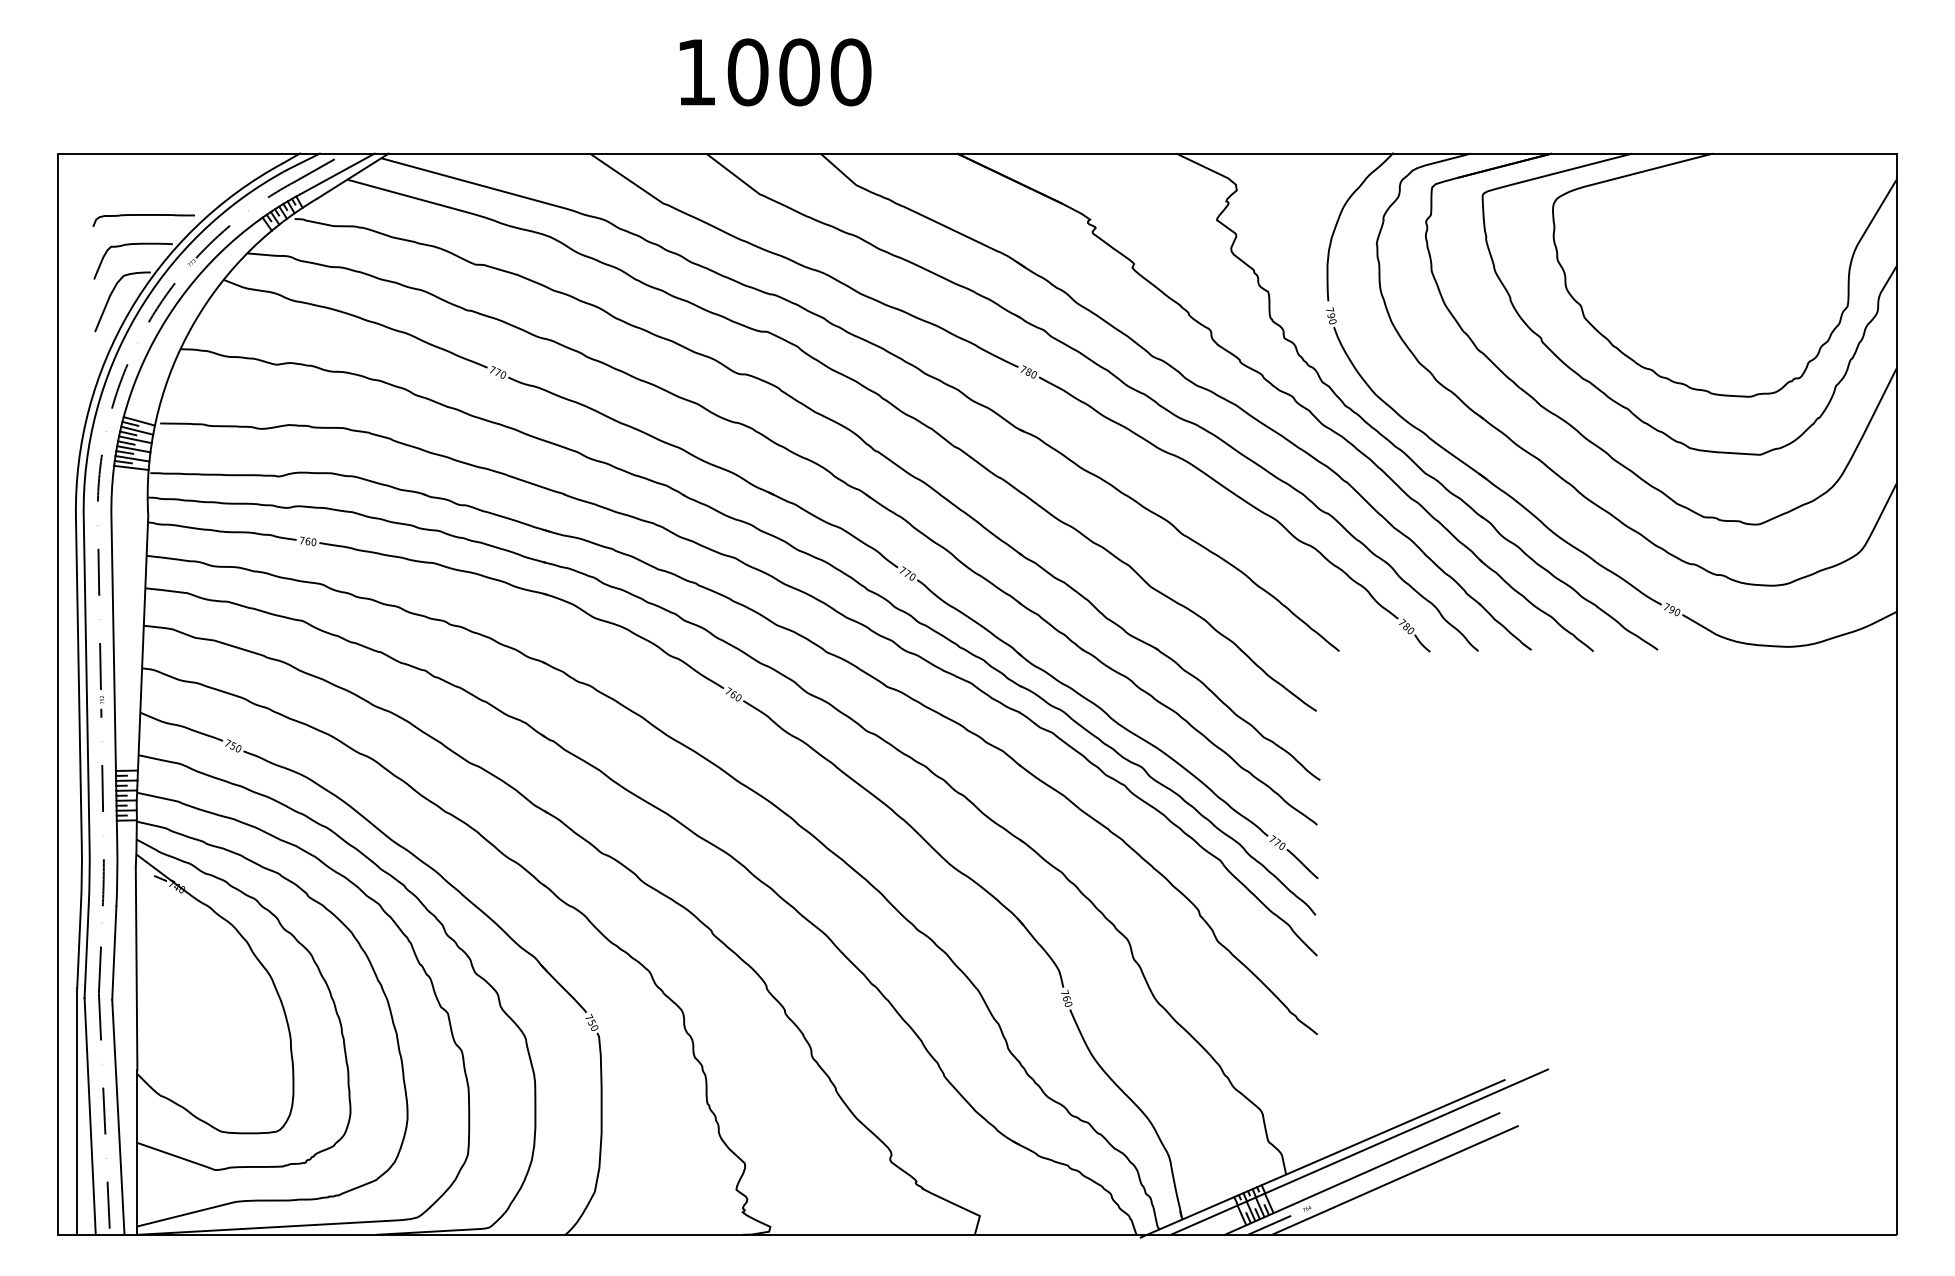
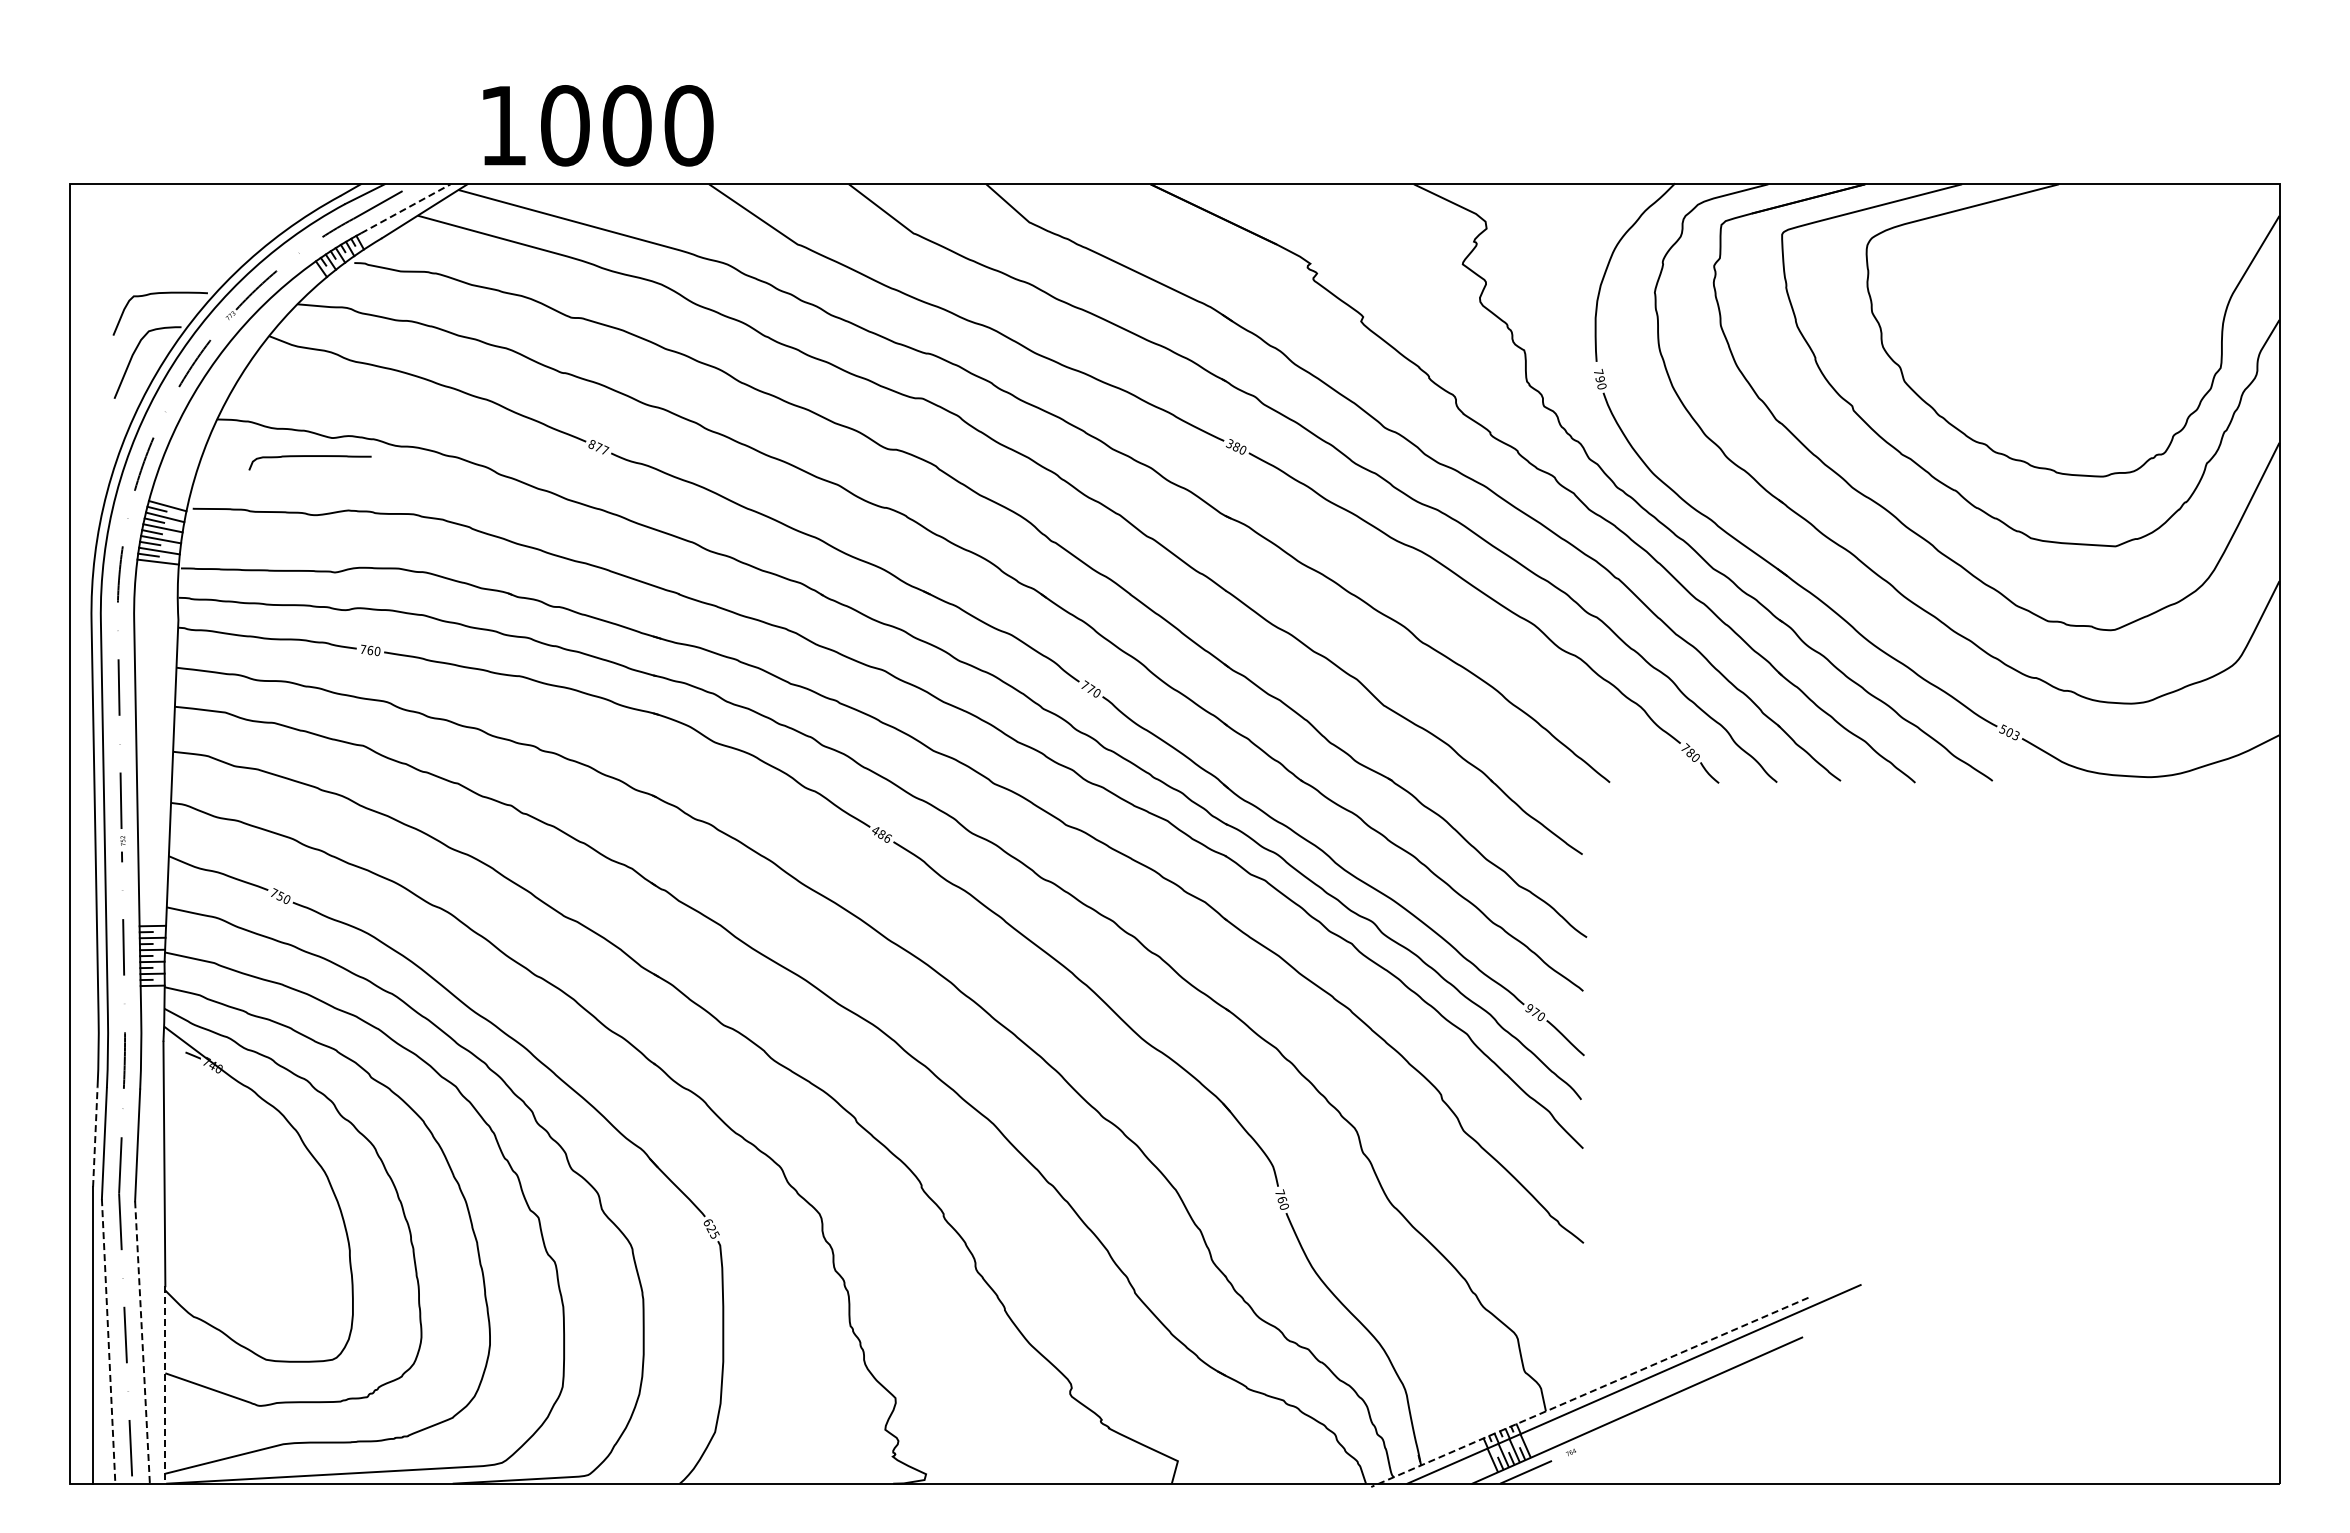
text: (775, 72) -> (598, 125), moved
line: (337, 173) -> (405, 208), solid -> dashed
curve: (143, 215) -> (309, 456), moved
text: (1022, 369) -> (1229, 443), 780 -> 380
text: (497, 371) -> (598, 446), 770 -> 877
text: (1671, 608) -> (2009, 731), 790 -> 503
text: (733, 693) -> (881, 833), 760 -> 486
text: (1272, 838) -> (1529, 1007), 770 -> 970
line: (79, 946) -> (95, 1137), solid -> dashed
text: (591, 1022) -> (711, 1228), 750 -> 625
line: (90, 1116) -> (108, 1341), solid -> dashed
line: (118, 1118) -> (142, 1343), solid -> dashed
line: (137, 1152) -> (165, 1384), solid -> dashed
line: (1322, 1158) -> (1589, 1392), solid -> dashed
line: (1394, 1180) -> (1676, 1418), removed

